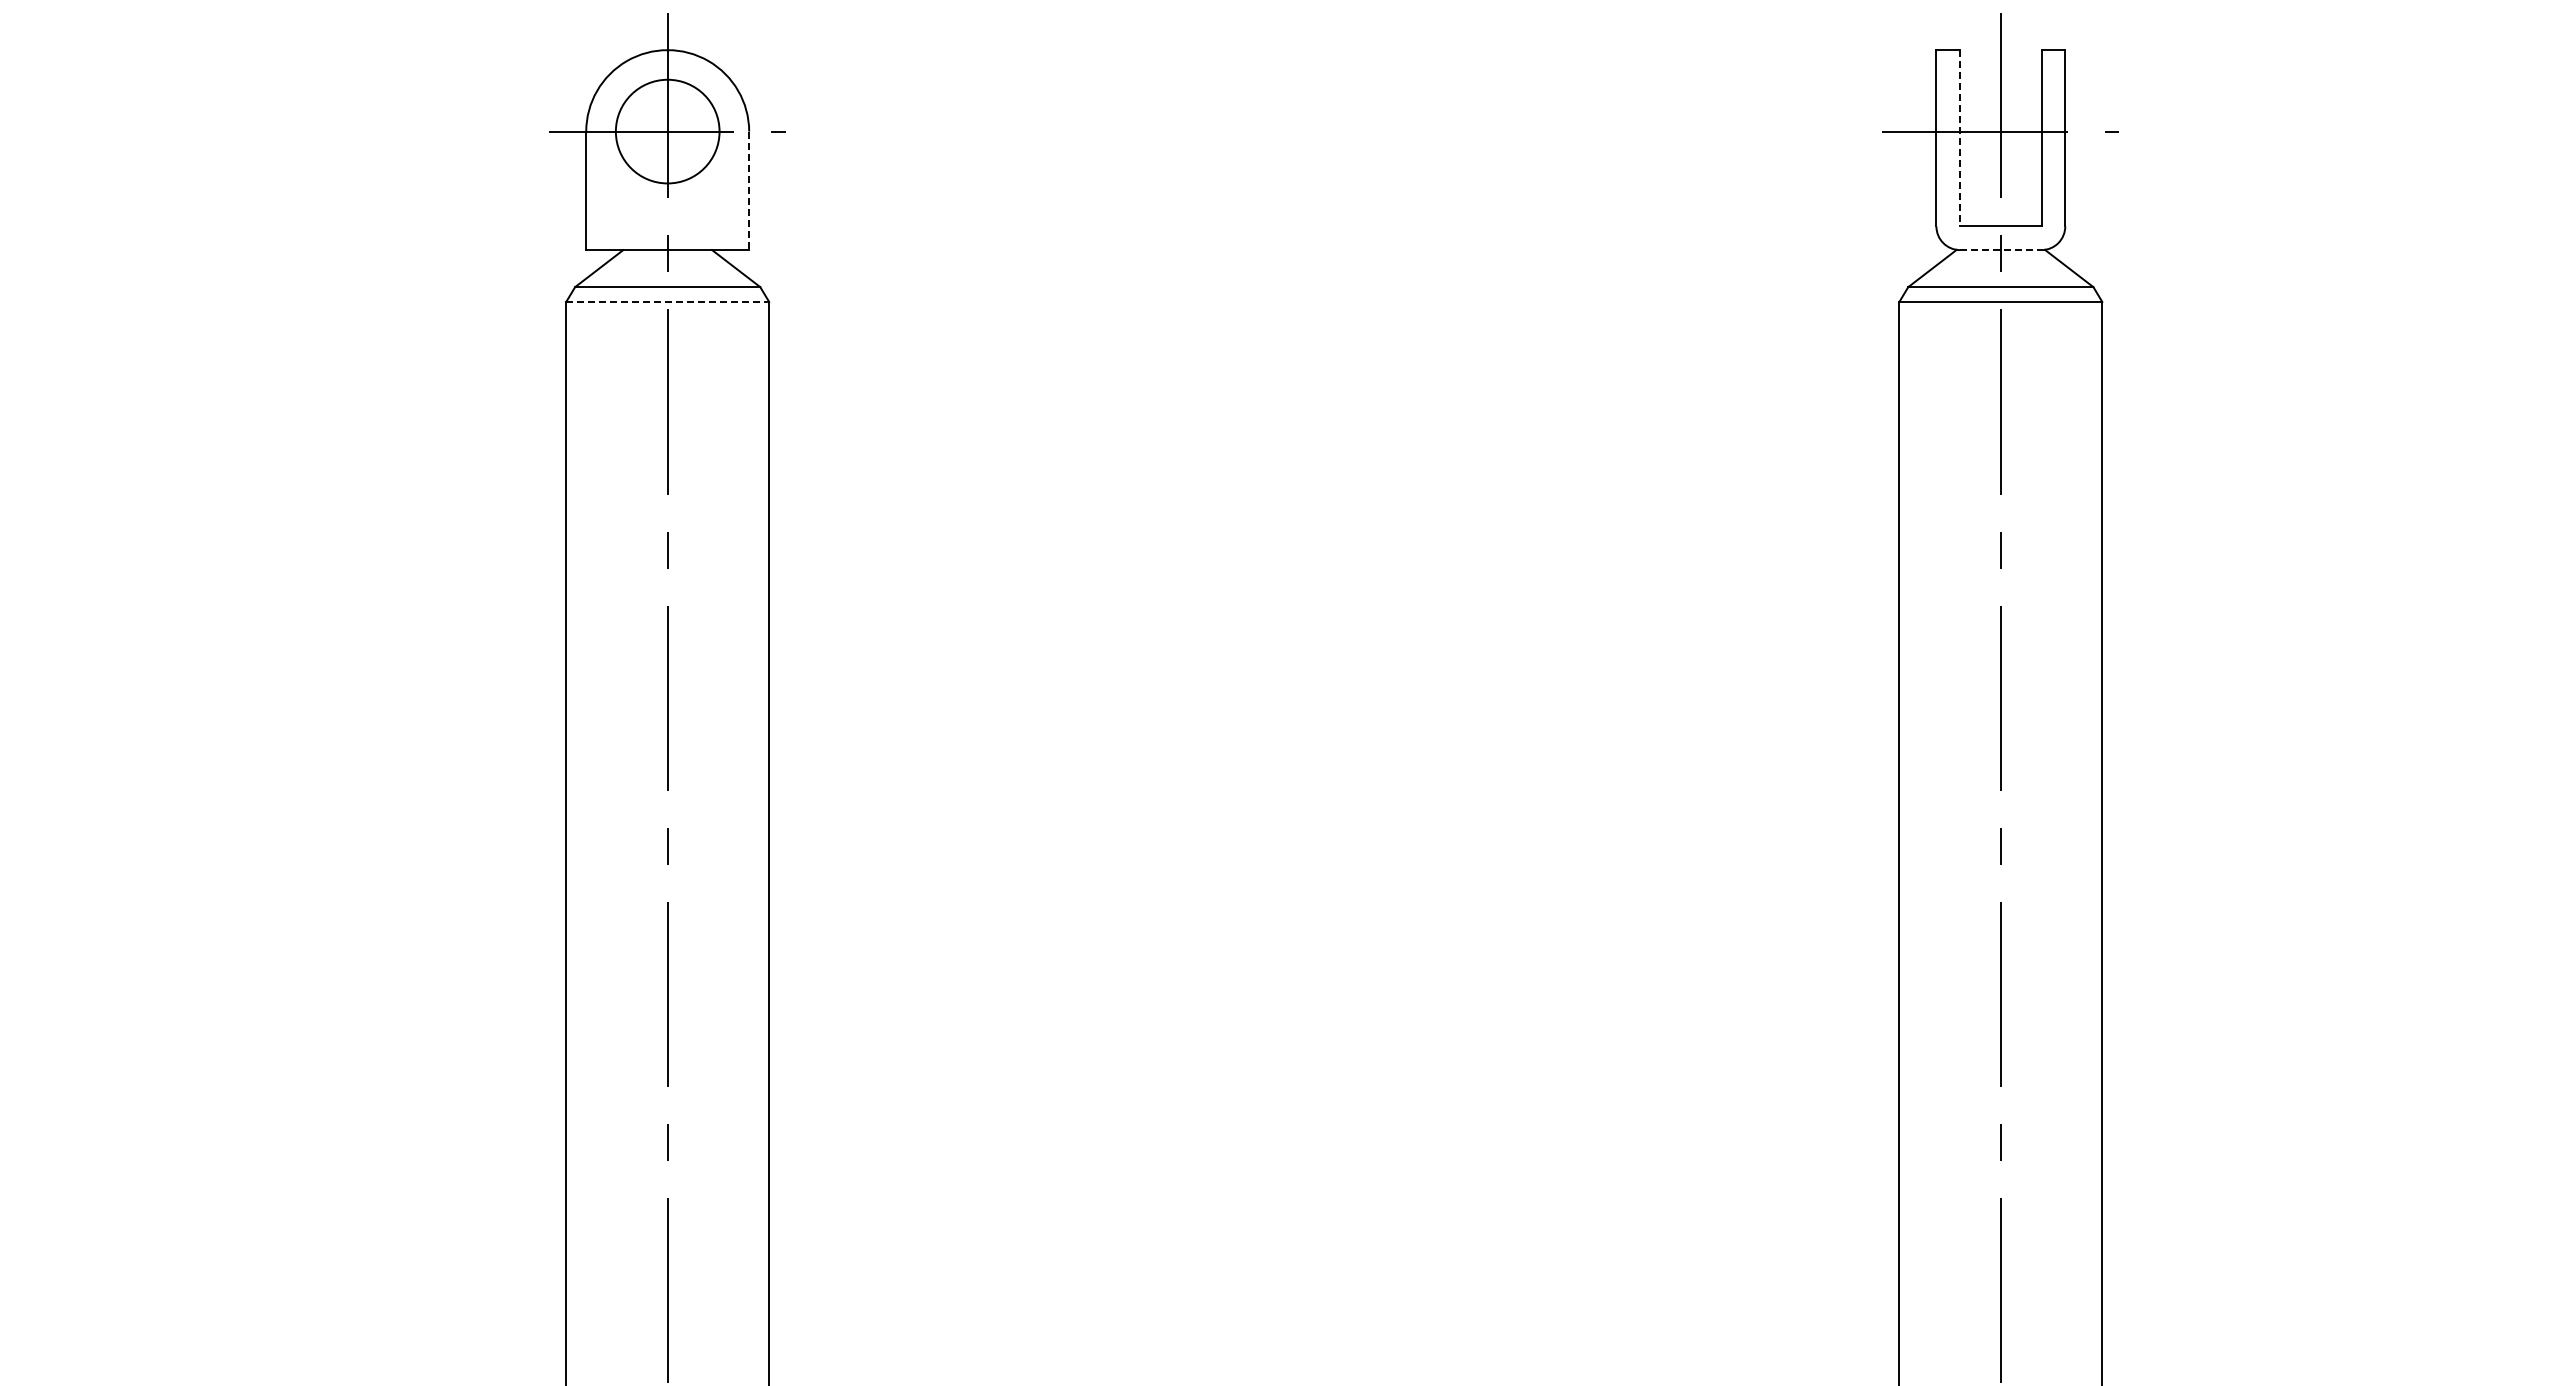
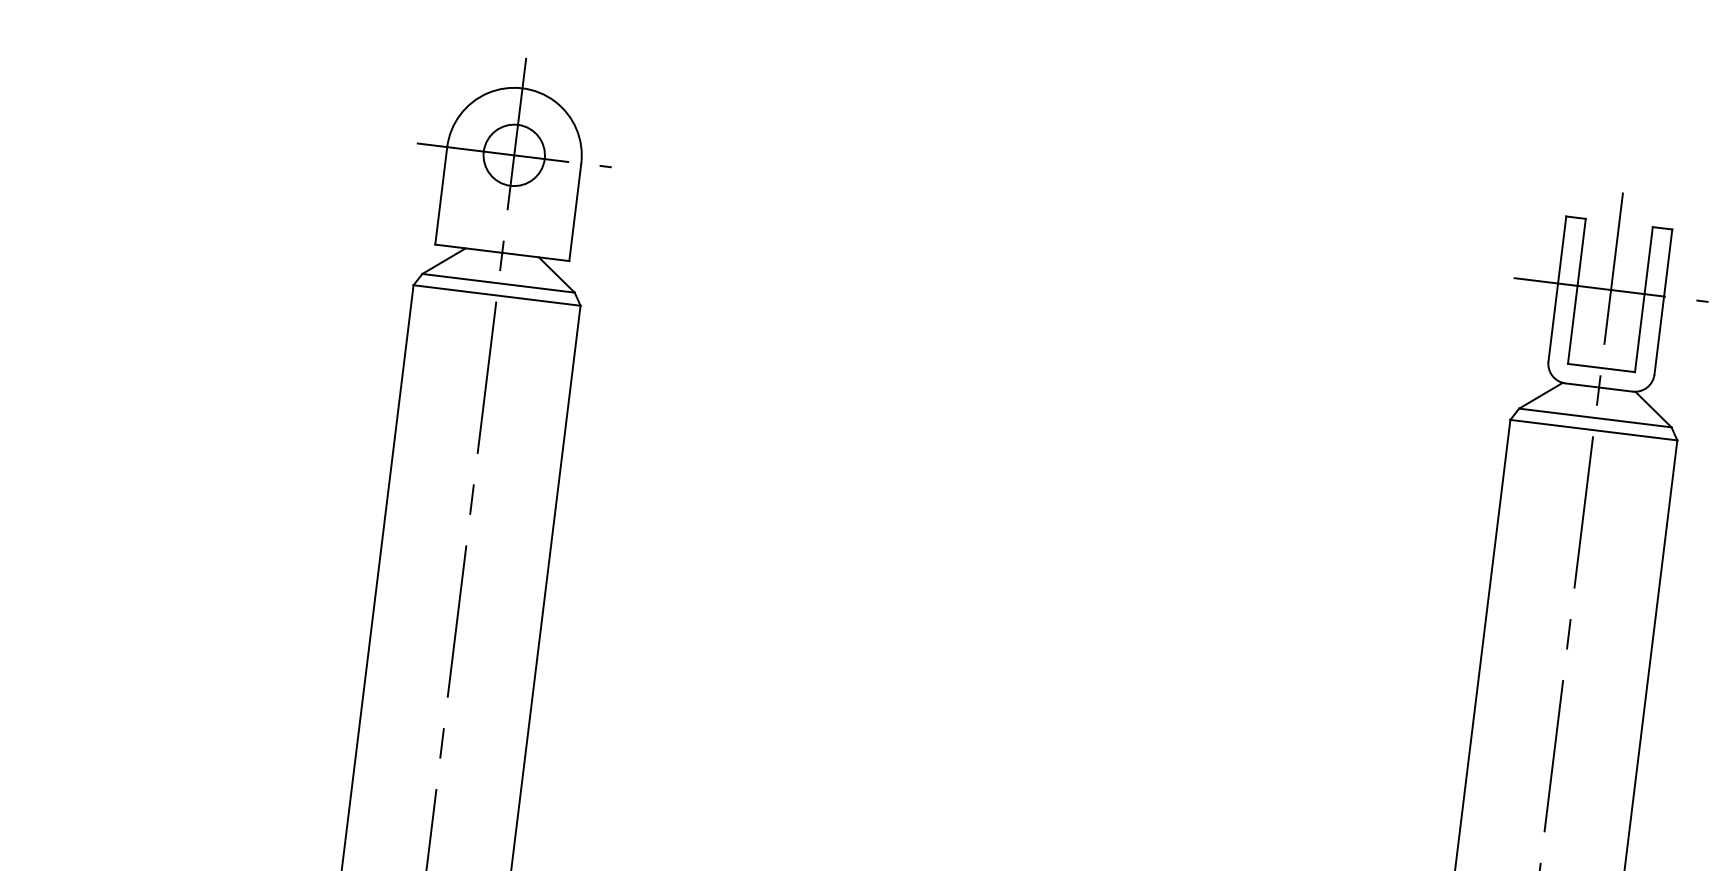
circle: (667, 131) -> (514, 155), size x0.71
line: (1960, 138) -> (1577, 291), dashed -> solid
line: (749, 191) -> (575, 212), dashed -> solid
line: (2000, 250) -> (1598, 387), dashed -> solid
line: (668, 301) -> (497, 295), dashed -> solid

